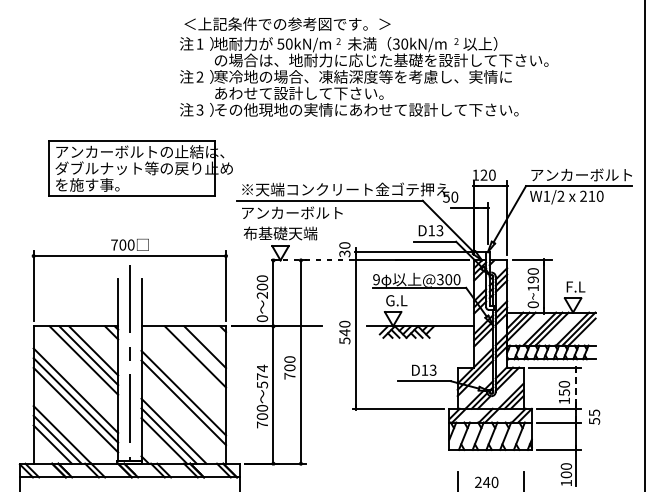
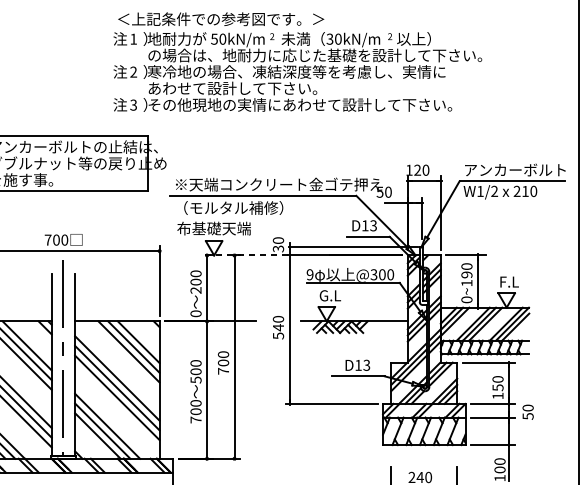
text: (295, 212) -> (229, 207), アンカーボルト -> （モルタル補修）
line: (200, 351) -> (134, 346), added
text: (262, 371) -> (196, 366), 574 -> 500
line: (183, 383) -> (117, 378), added
line: (575, 388) -> (509, 383), dashed -> solid
text: (594, 412) -> (528, 407), 55 -> 50

